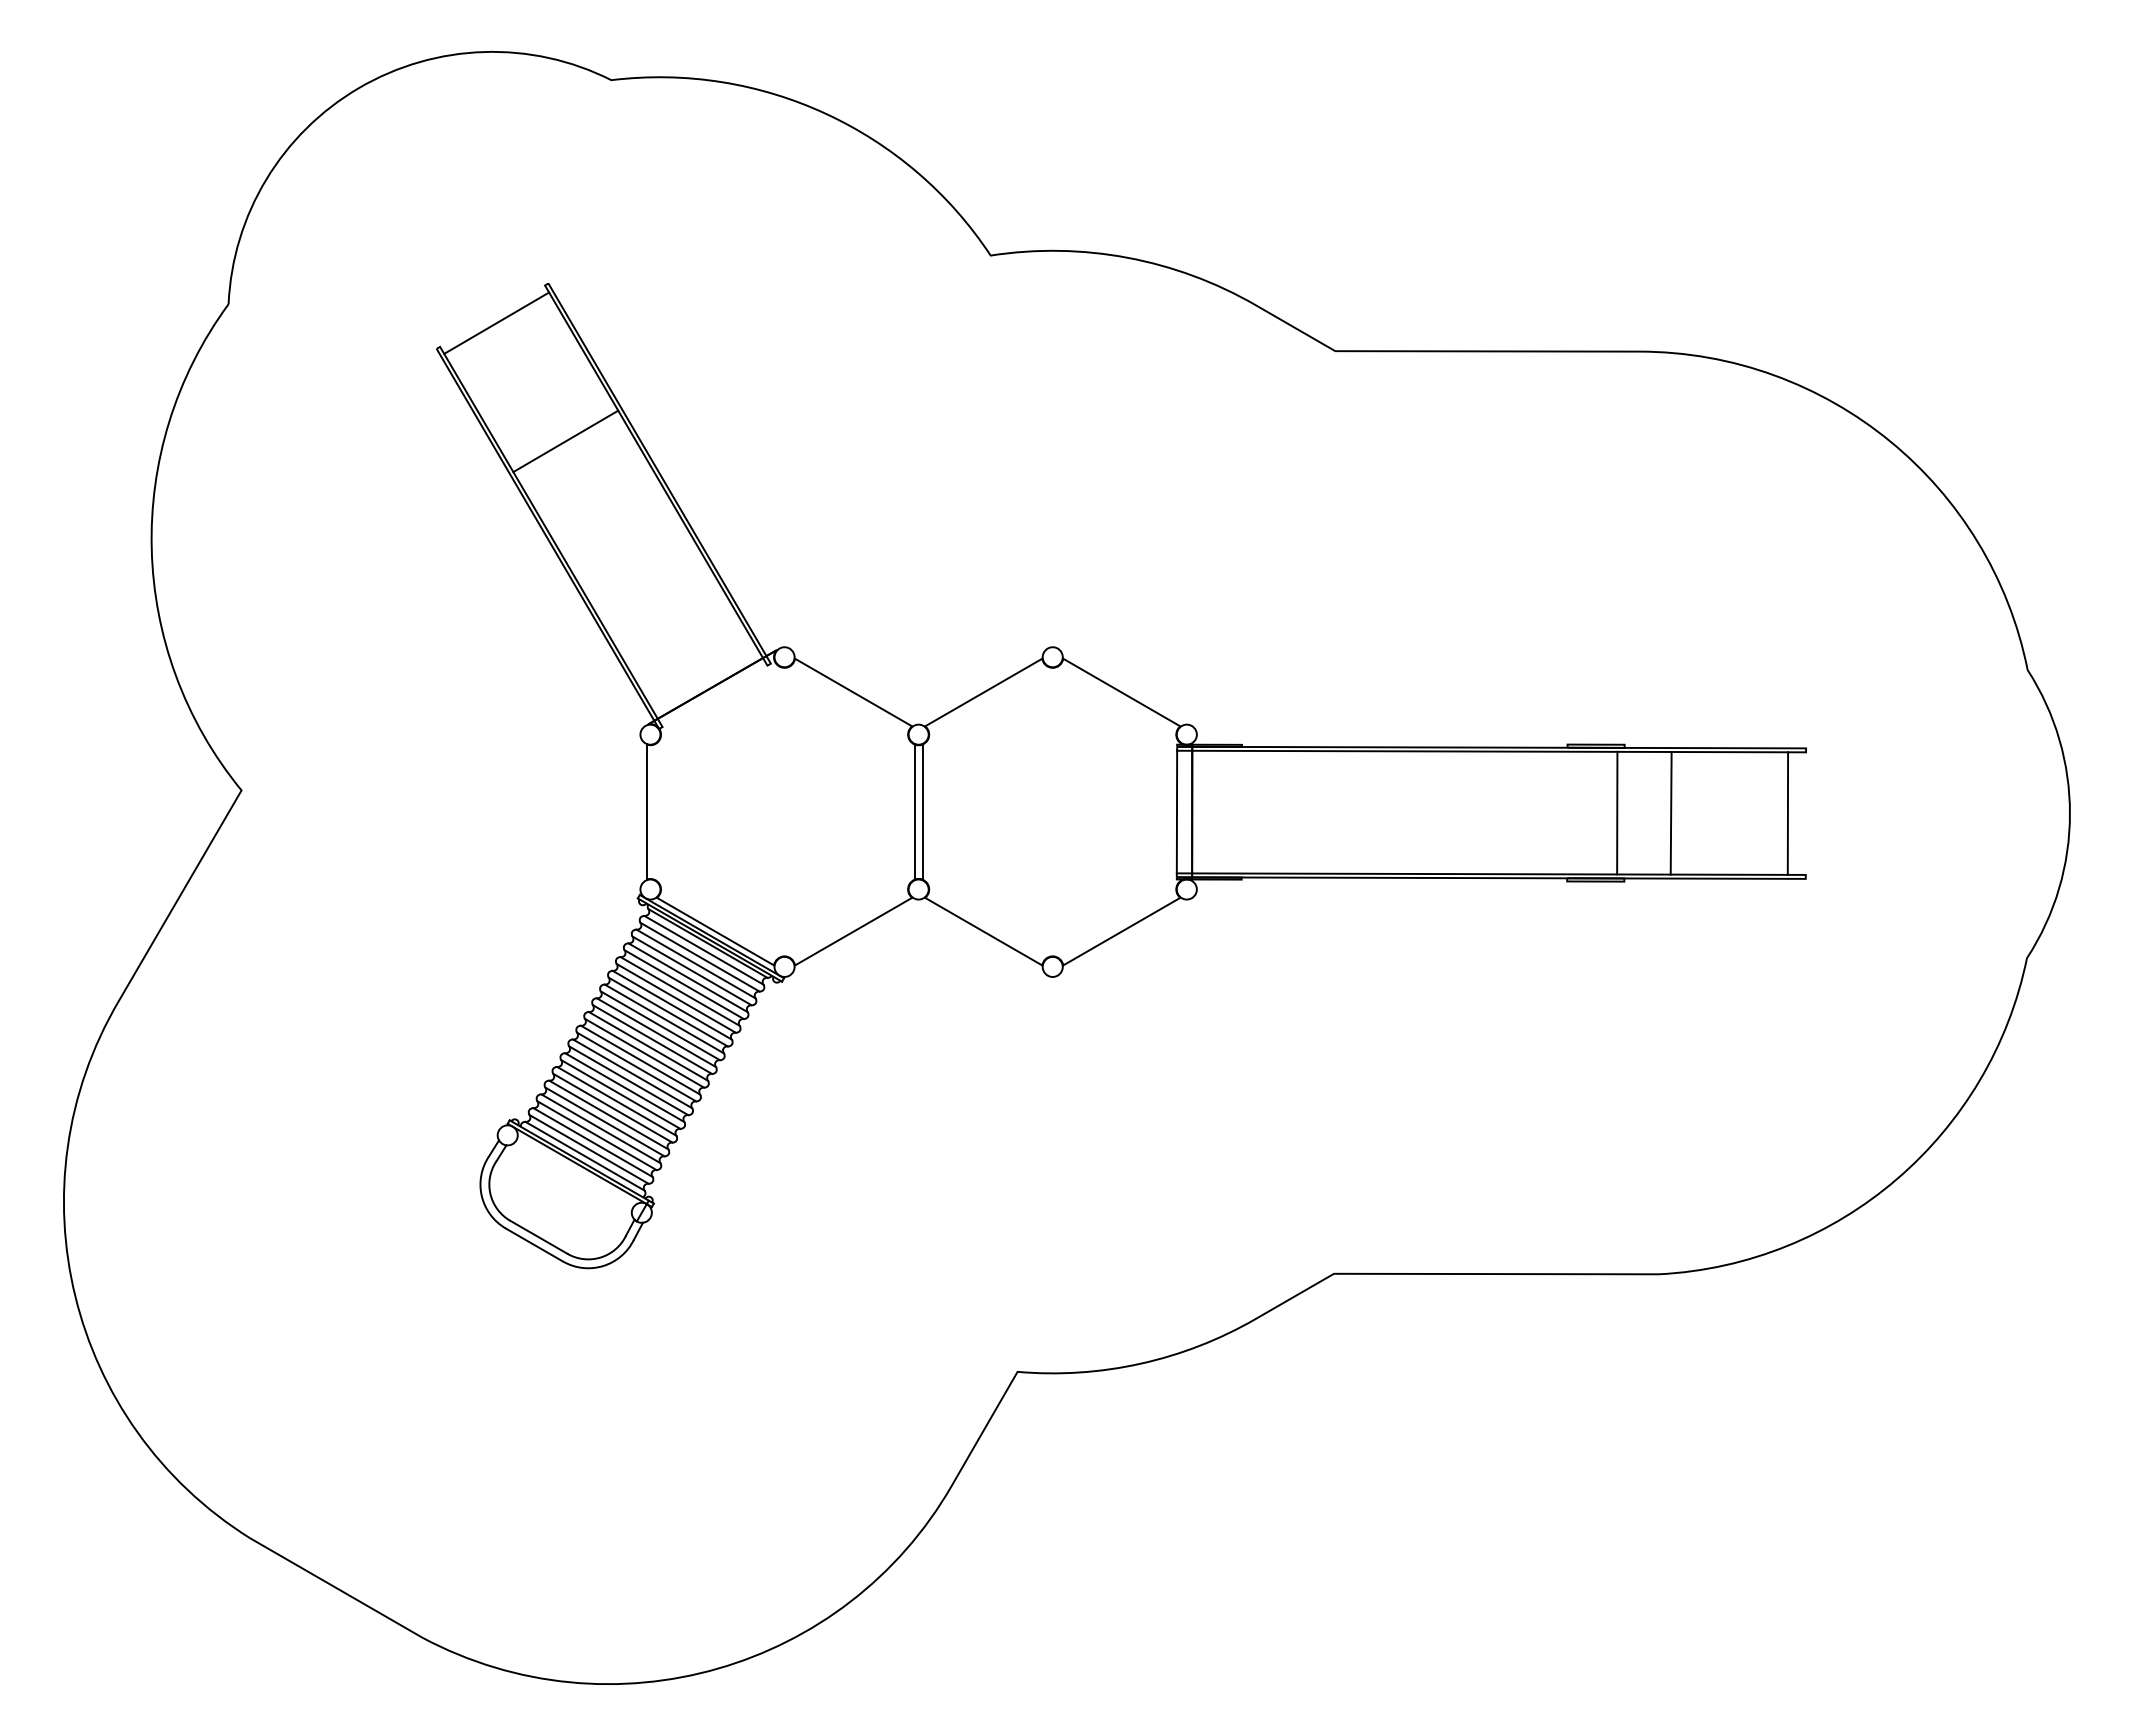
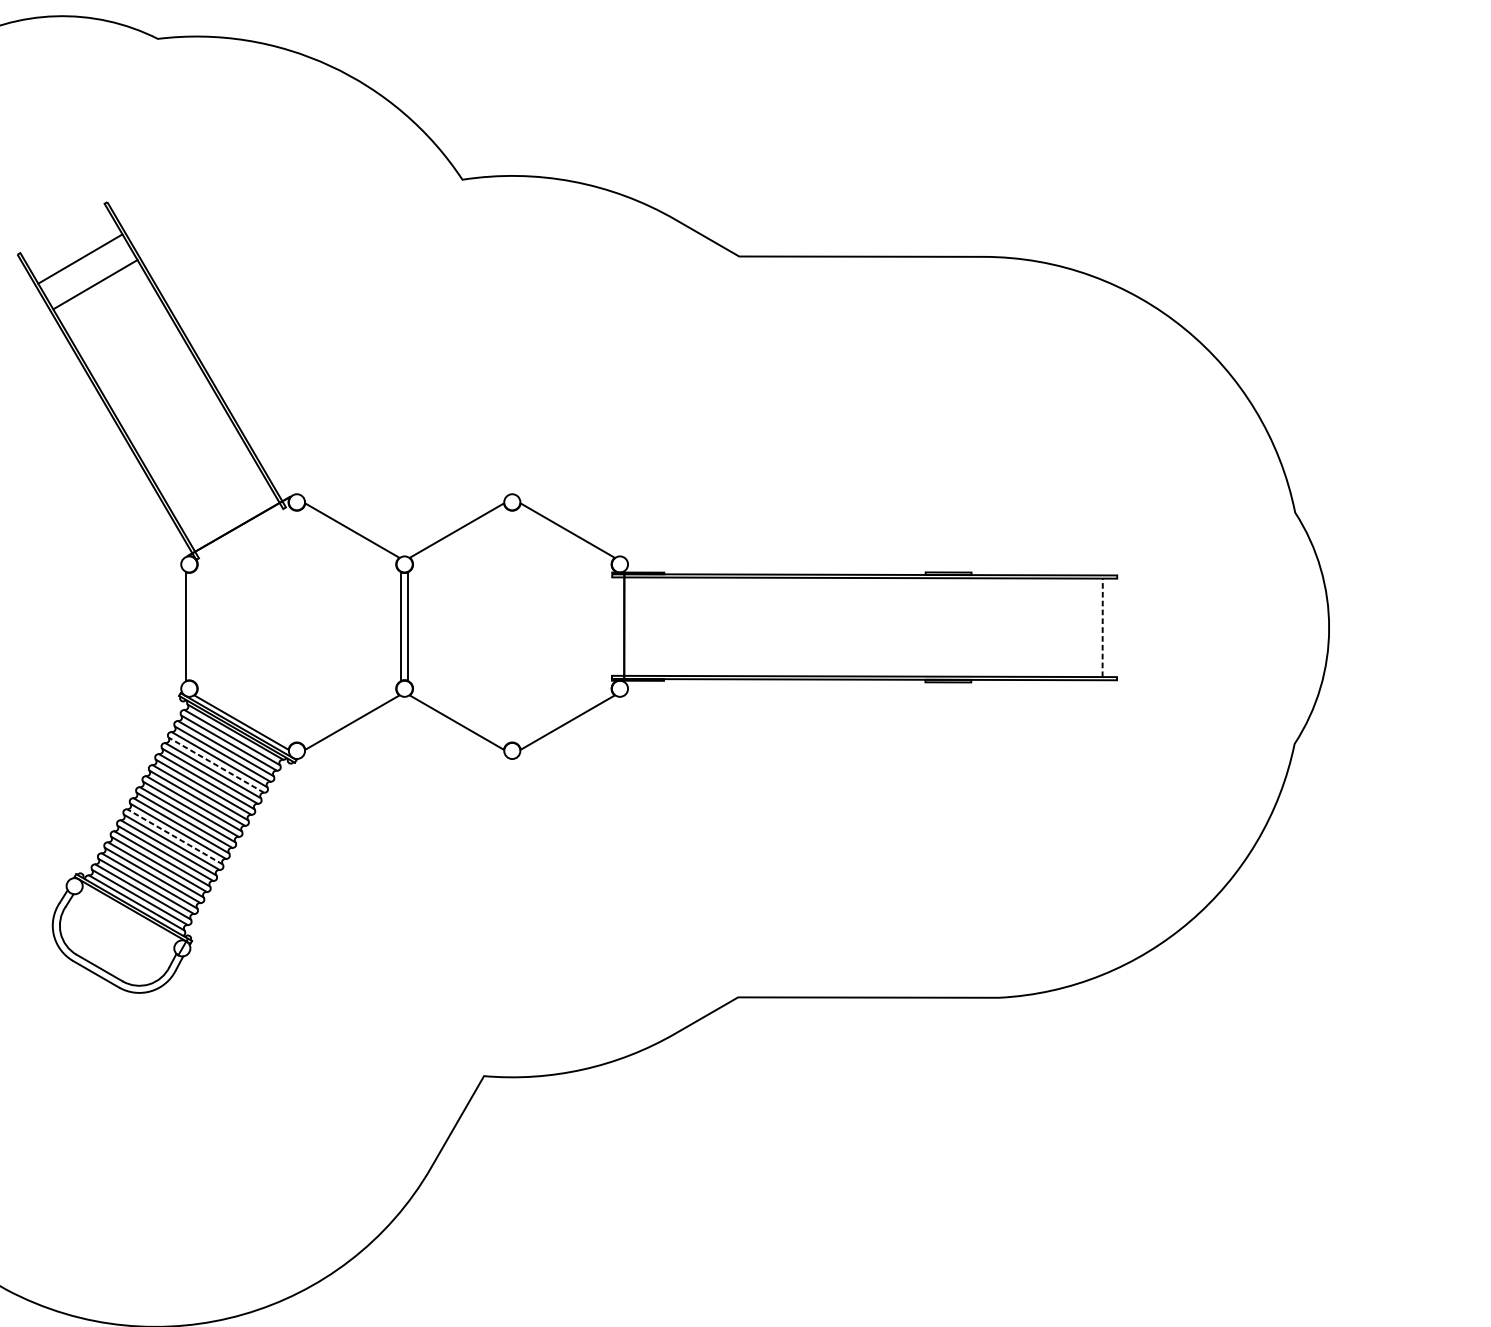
line: (496, 322) -> (95, 284), moved
line: (565, 441) -> (80, 259), moved
line: (1176, 811) -> (611, 626), removed
line: (1617, 812) -> (965, 626), removed
line: (1670, 812) -> (1008, 626), removed
line: (1787, 813) -> (1102, 627), solid -> dashed
line: (684, 984) -> (216, 765), solid -> dashed
line: (632, 1073) -> (174, 836), solid -> dashed

